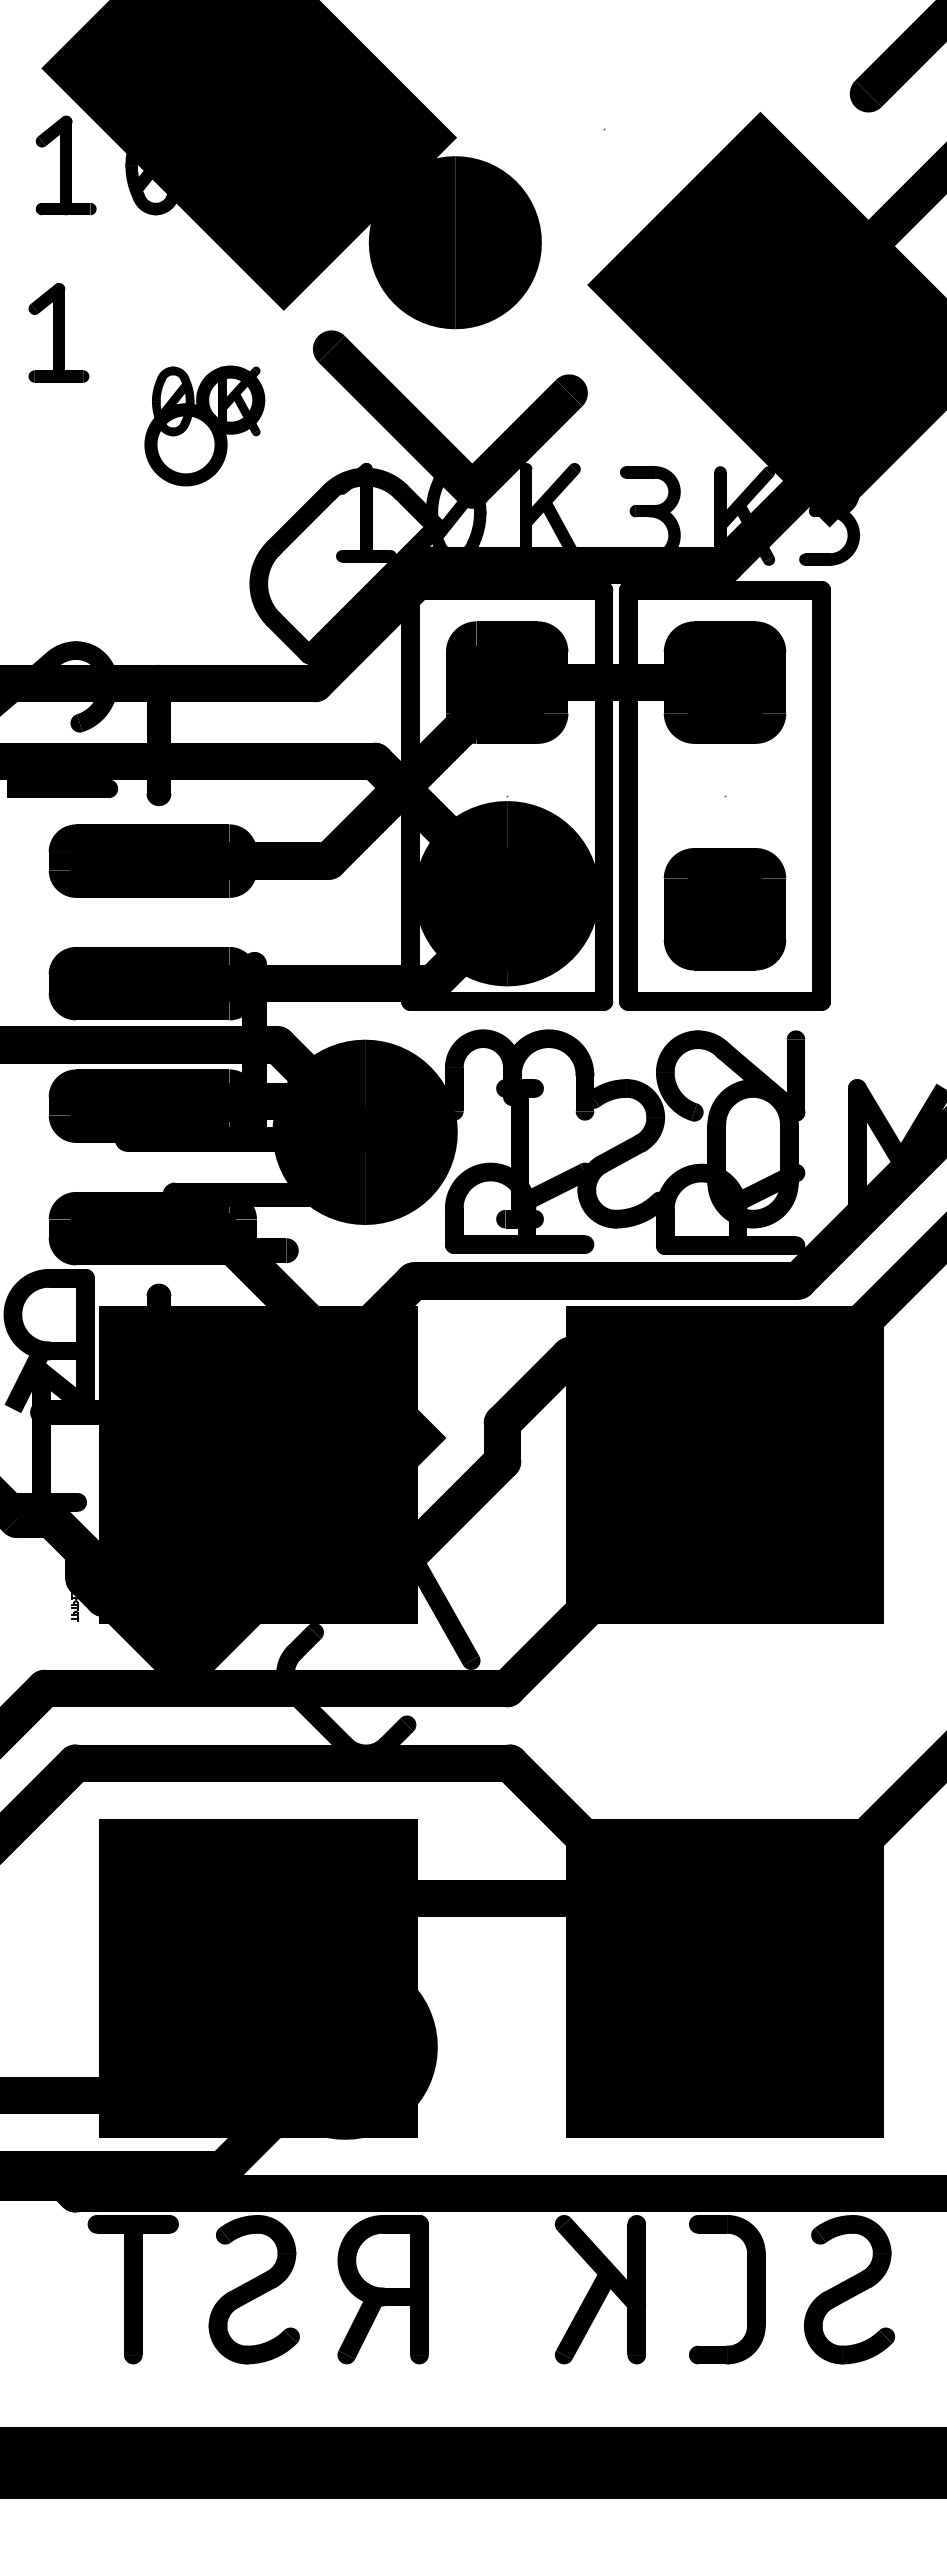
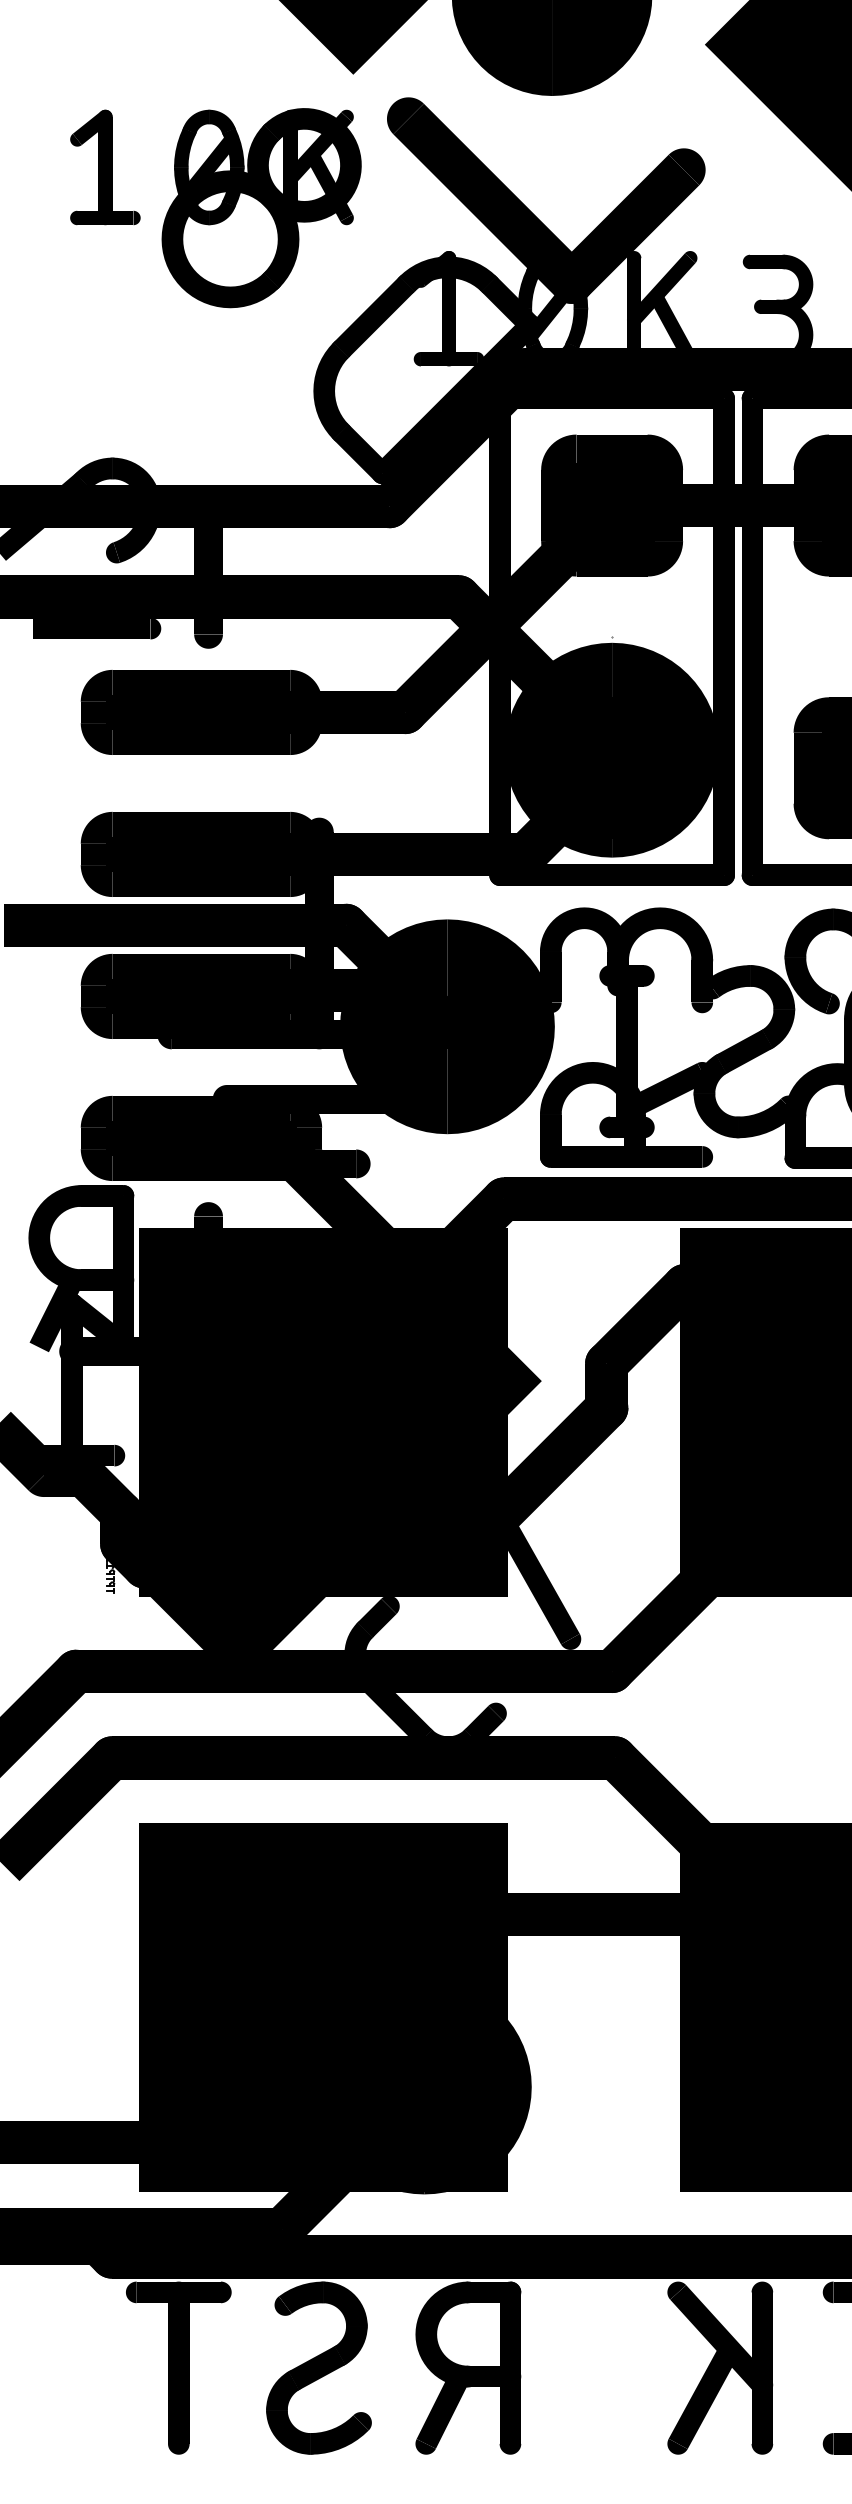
part: (58, 332) -> (104, 166), moved
part: (204, 425) -> (261, 207), size x1.43

